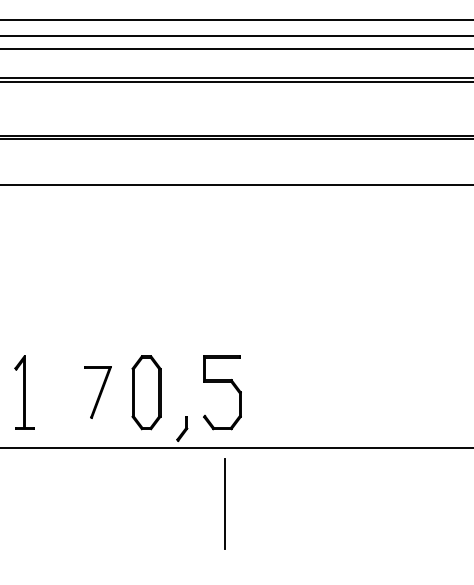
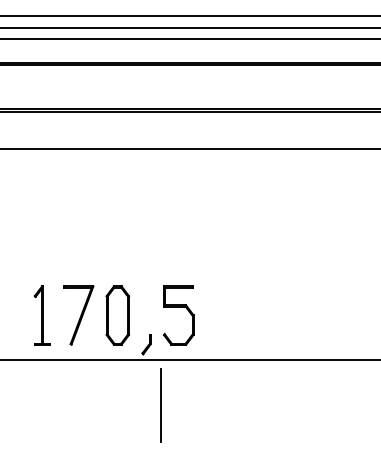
part: (24, 392) -> (42, 315), moved
part: (98, 392) -> (79, 315), size x1.43
line: (224, 503) -> (161, 404), moved

